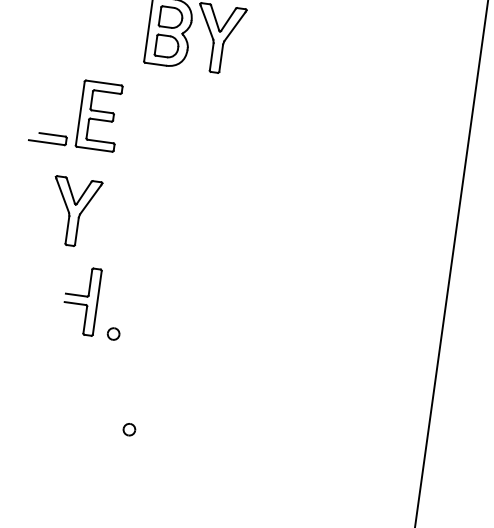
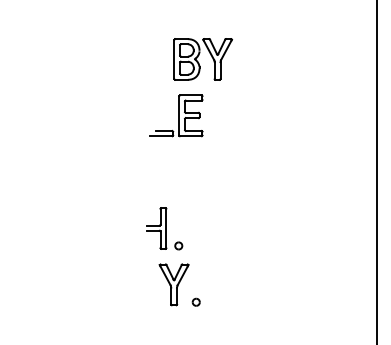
part: (75, 112) -> (176, 115), moved
part: (73, 211) -> (173, 284), moved

